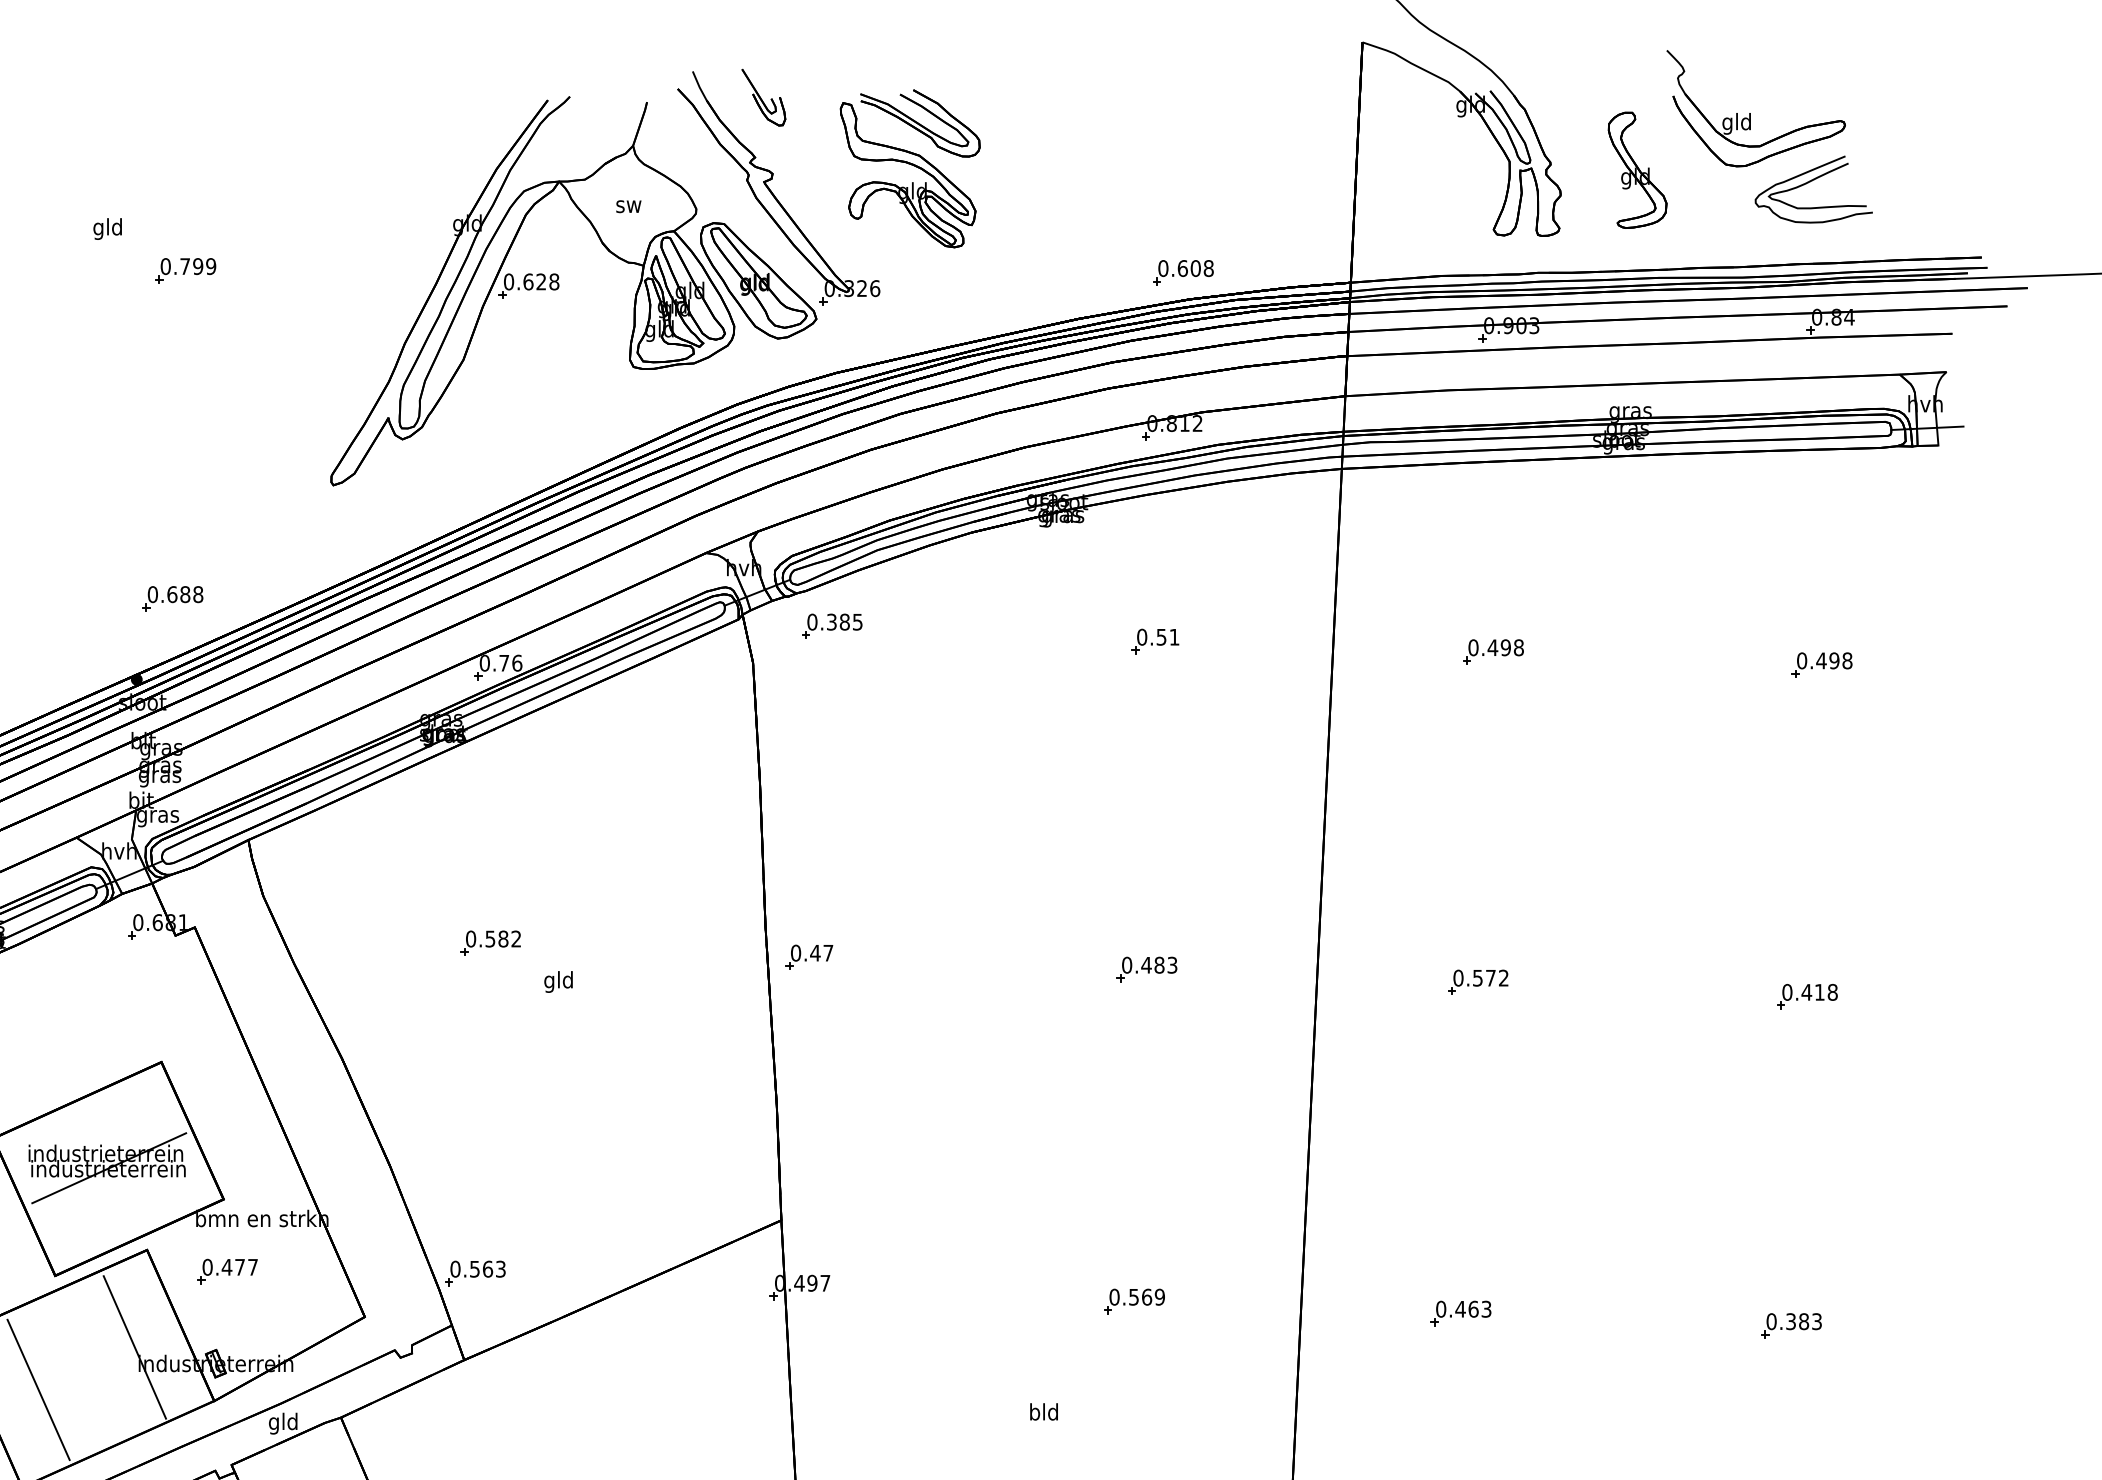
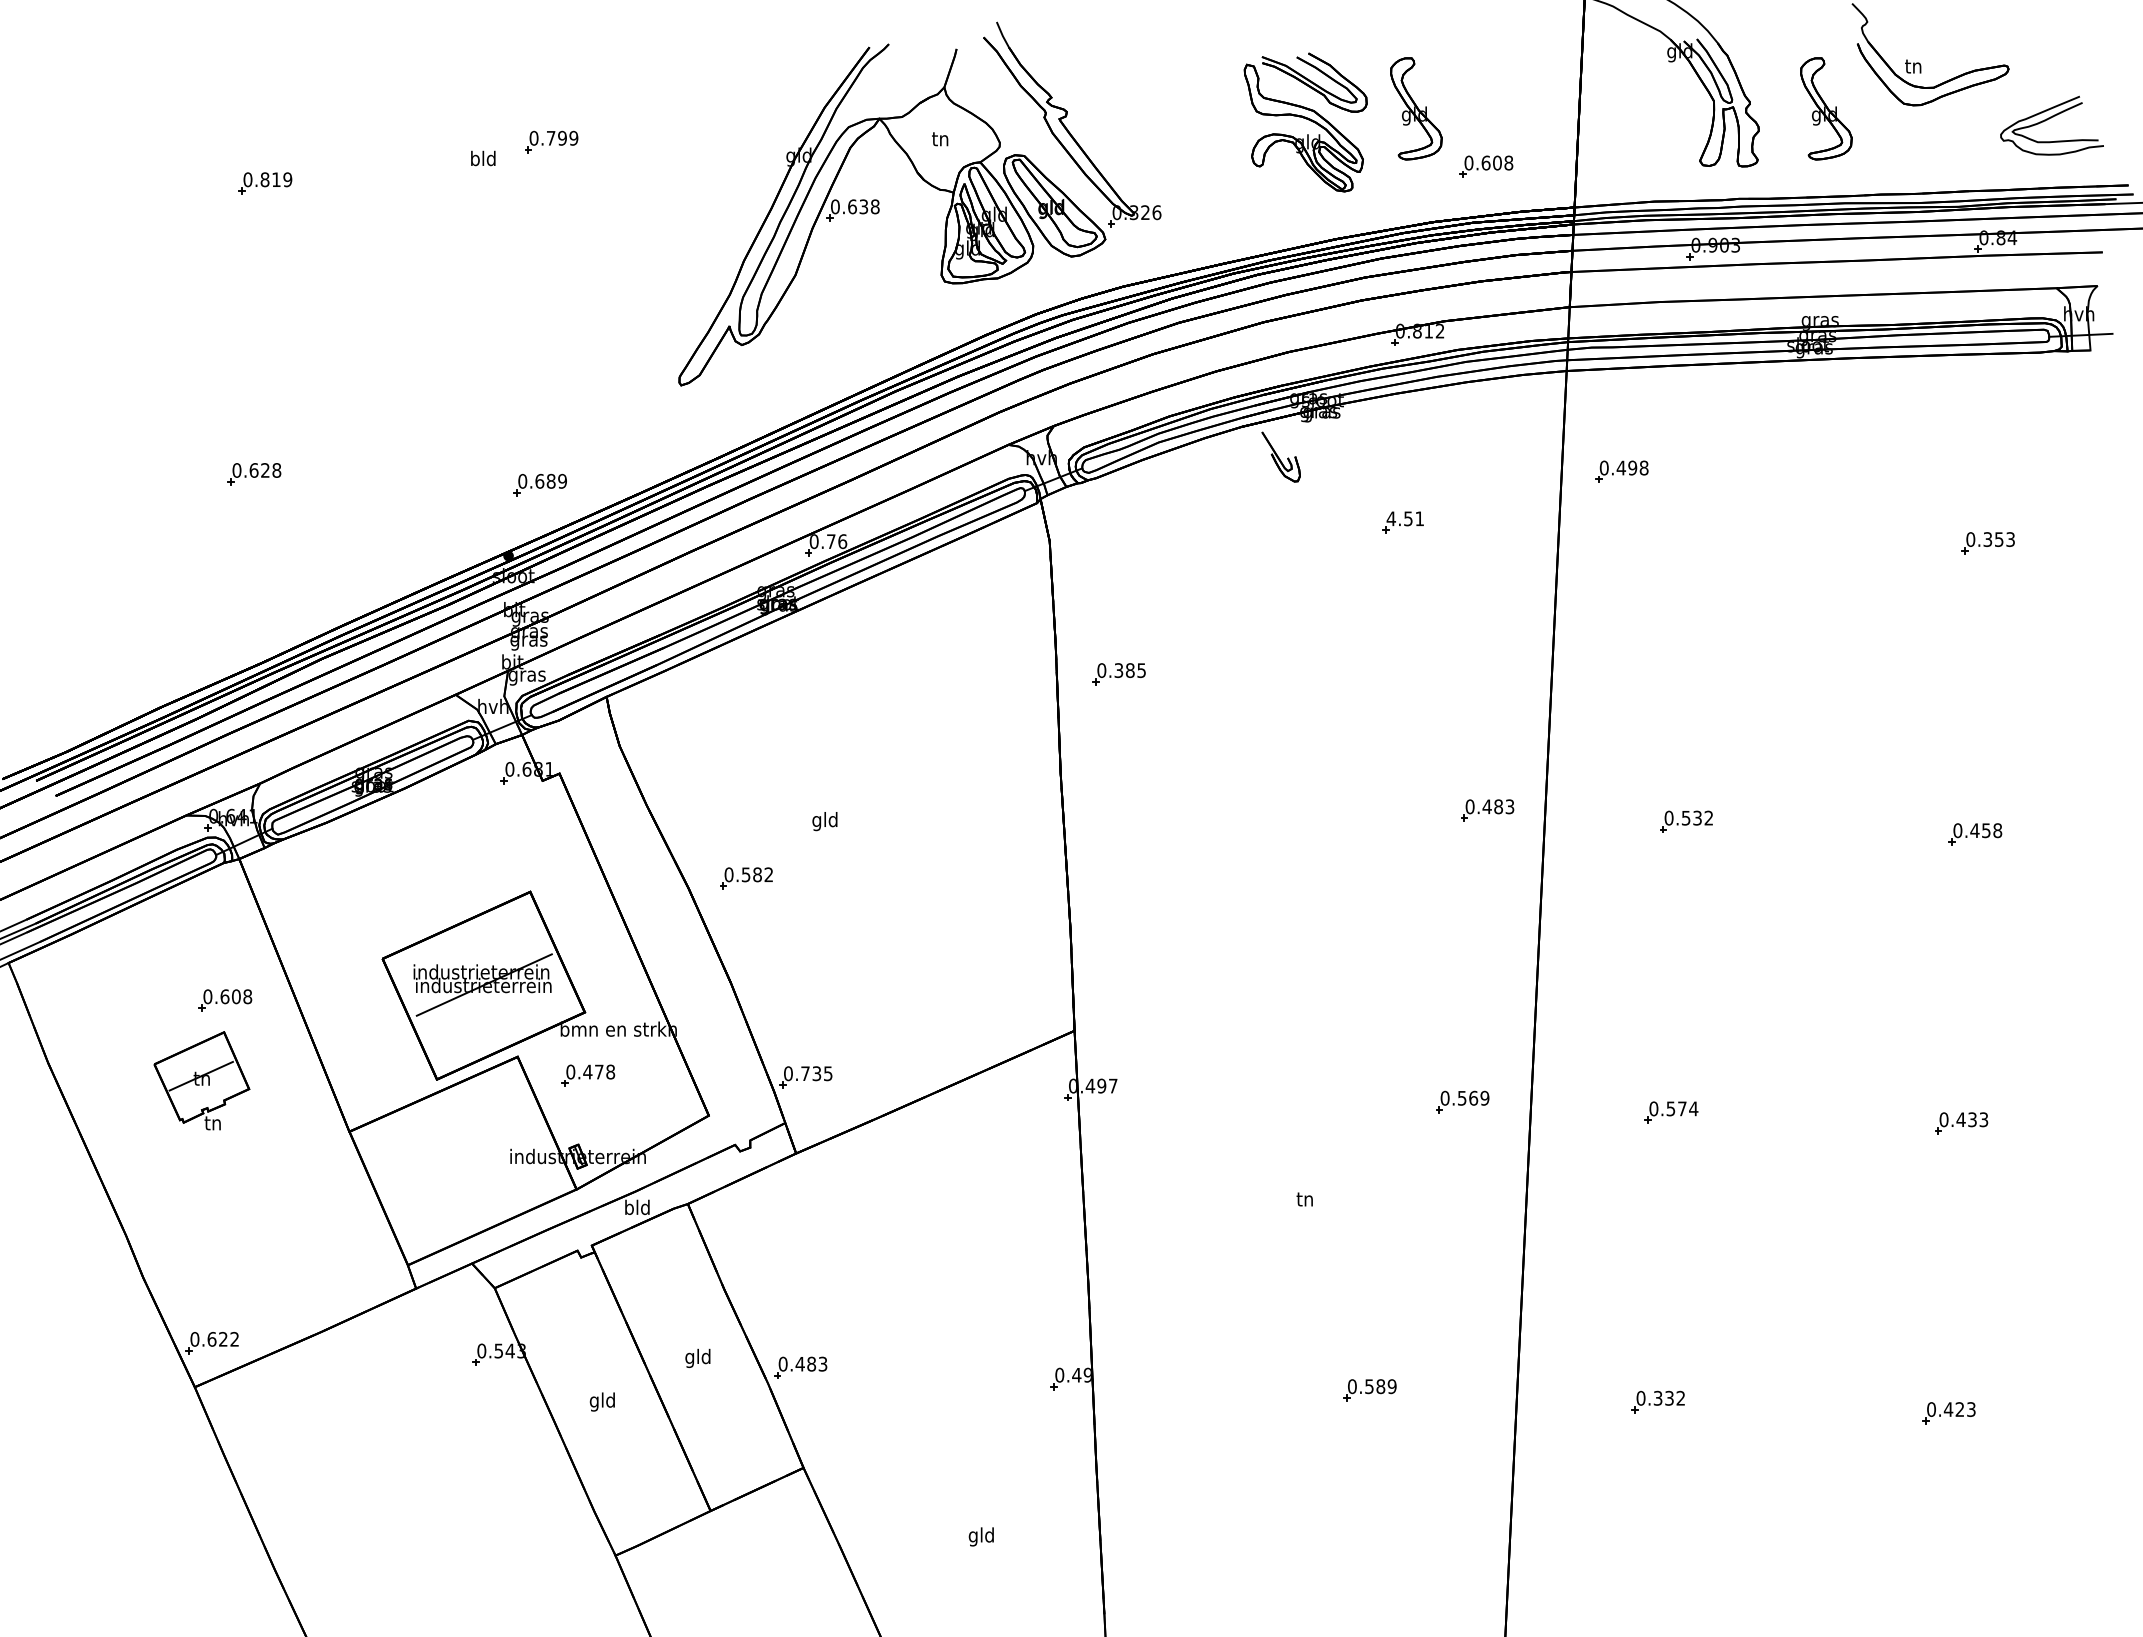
part: (763, 97) -> (1280, 456), moved
text: (1735, 123) -> (1912, 67), gld -> tn
part: (909, 168) -> (1305, 122), moved
part: (1170, 169) -> (1416, 108), added
part: (1810, 182) -> (2049, 119), moved
text: (628, 205) -> (940, 139), sw -> tn
text: (97, 228) -> (474, 159), gld -> bld
part: (185, 270) -> (551, 141), moved
part: (1183, 272) -> (1486, 166), moved
text: (540, 281) -> (863, 206), 0.628 -> 0.638
text: (198, 594) -> (562, 481), 0.688 -> 0.689
part: (831, 626) -> (1118, 674), moved
text: (1141, 636) -> (1390, 518), 0.51 -> 4.51
part: (1493, 651) -> (1621, 471), moved
text: (1834, 660) -> (1999, 539), 0.498 -> 0.353
part: (490, 943) -> (746, 878), moved
part: (808, 956) -> (1098, 799), removed
part: (1146, 969) -> (1487, 810), moved
text: (1490, 977) -> (1697, 817), 0.572 -> 0.532
text: (558, 981) -> (824, 821), moved
text: (1819, 992) -> (1986, 830), 0.418 -> 0.458
text: (252, 1266) -> (610, 1071), 0.477 -> 0.478
text: (487, 1268) -> (816, 1073), 0.563 -> 0.735
part: (1134, 1300) -> (1462, 1101), moved
text: (1473, 1308) -> (1682, 1108), 0.463 -> 0.574
text: (1797, 1321) -> (1966, 1119), 0.383 -> 0.433
line: (134, 1346) -> (506, 1141), removed
line: (38, 1389) -> (422, 1179), removed
text: (1044, 1411) -> (1305, 1198), bld -> tn
text: (273, 1422) -> (628, 1208), gld -> bld

